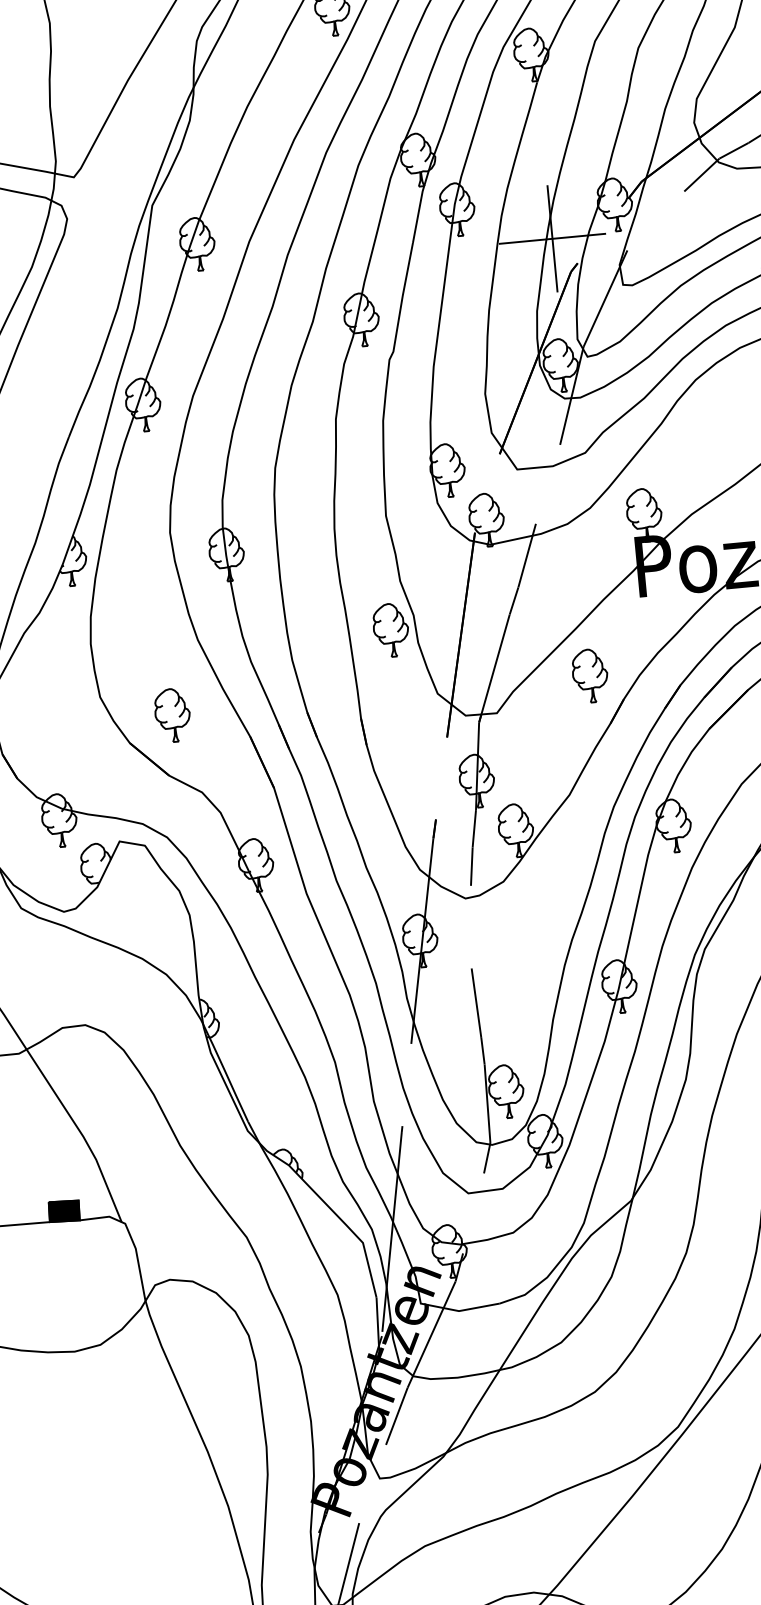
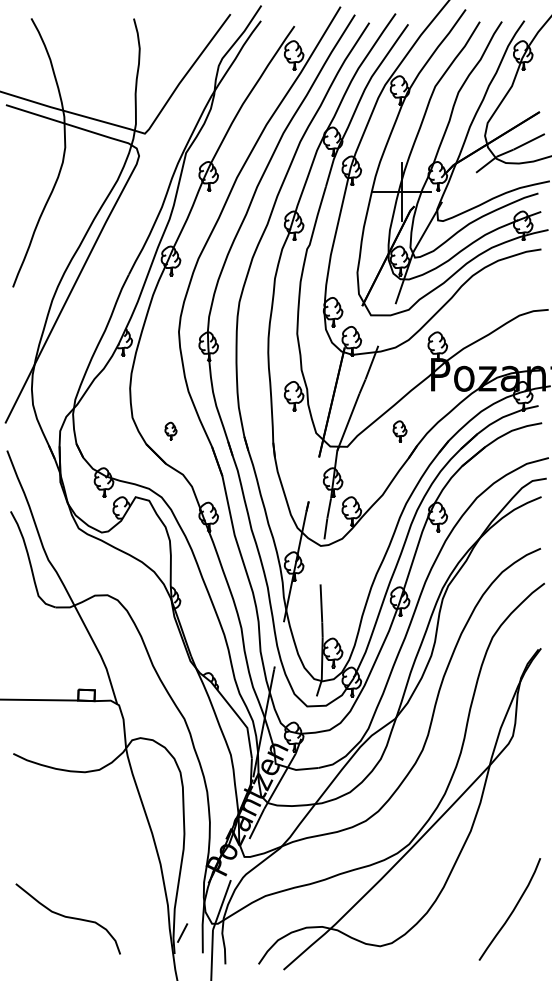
part: (589, 676) -> (399, 431), size x0.7
part: (171, 715) -> (170, 431), size x0.6
fill: (64, 1211) -> (86, 695), removed

